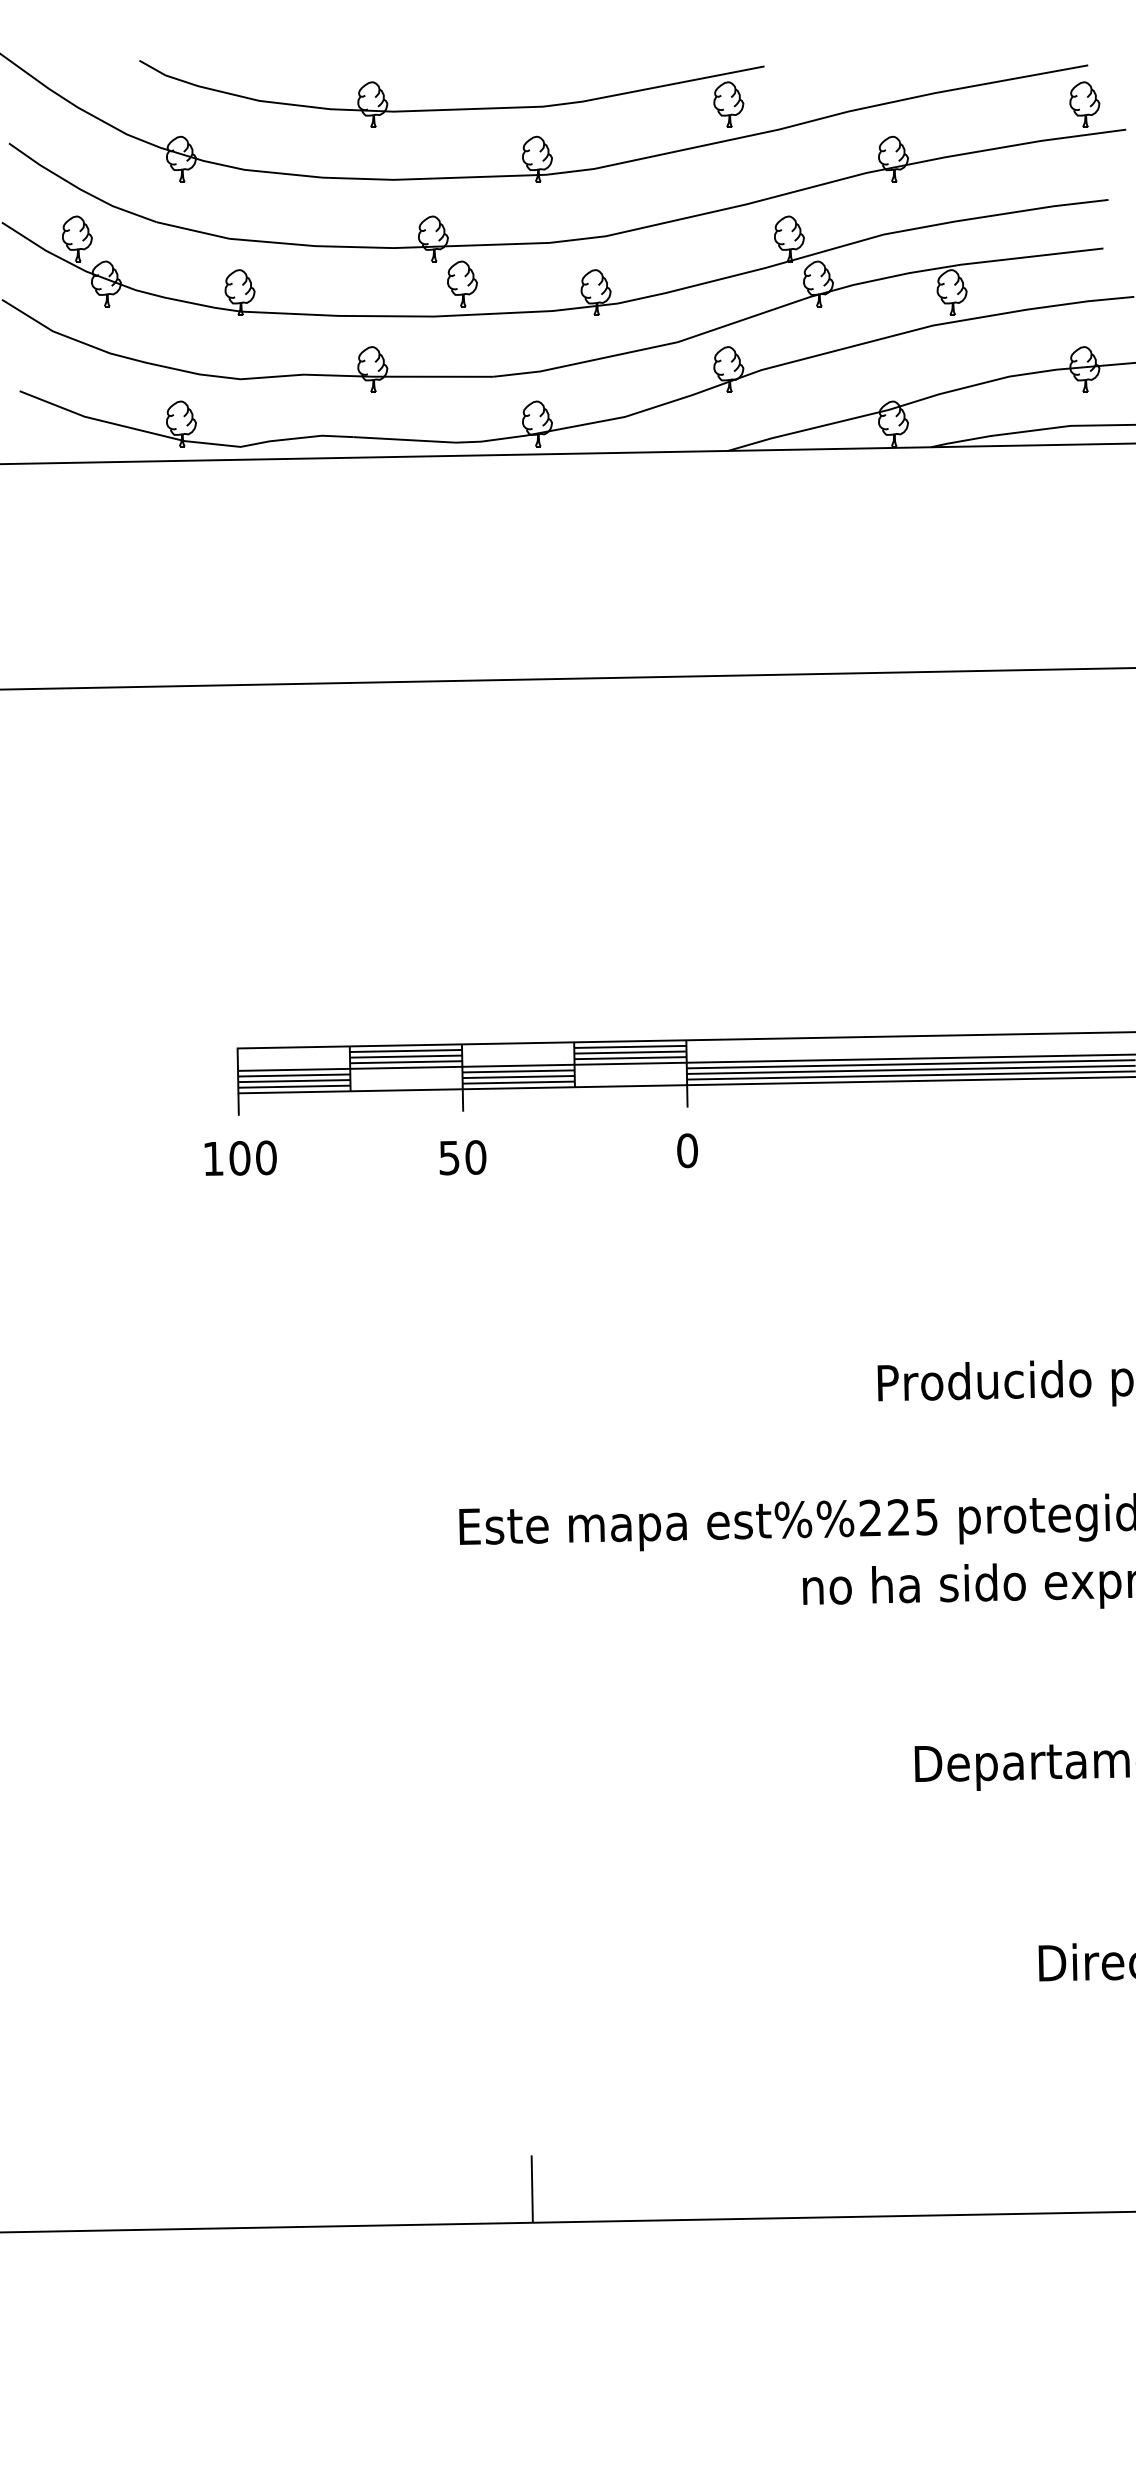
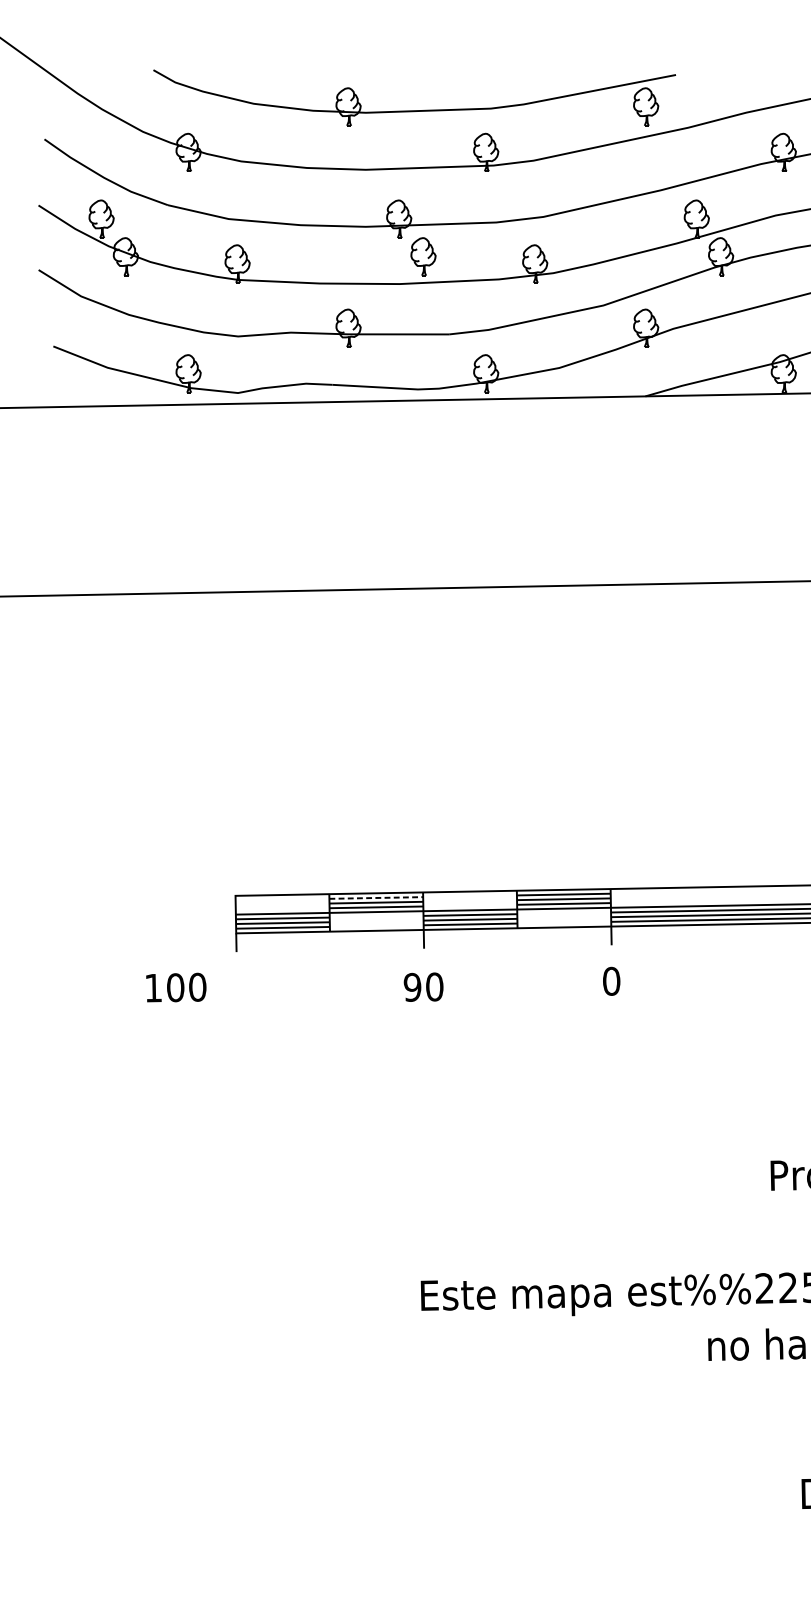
line: (406, 1051) -> (376, 898), solid -> dashed
text: (240, 1157) -> (176, 987), moved
text: (448, 1157) -> (411, 987), 50 -> 90

